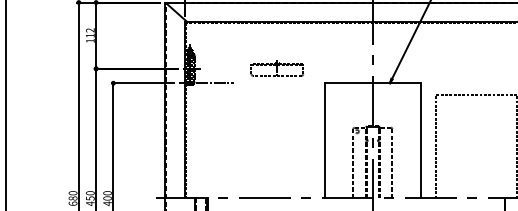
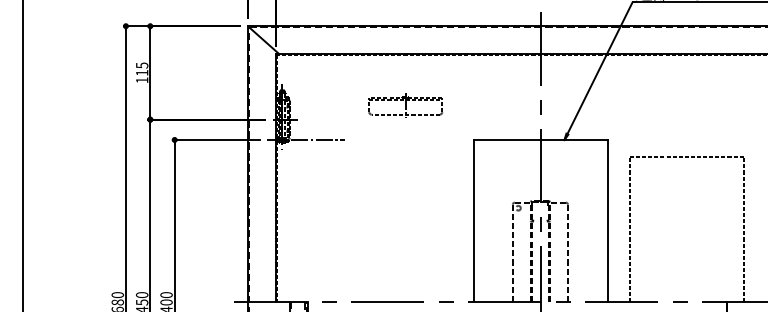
text: (90, 30) -> (142, 65), 112 -> 115
part: (277, 69) -> (405, 105), moved

